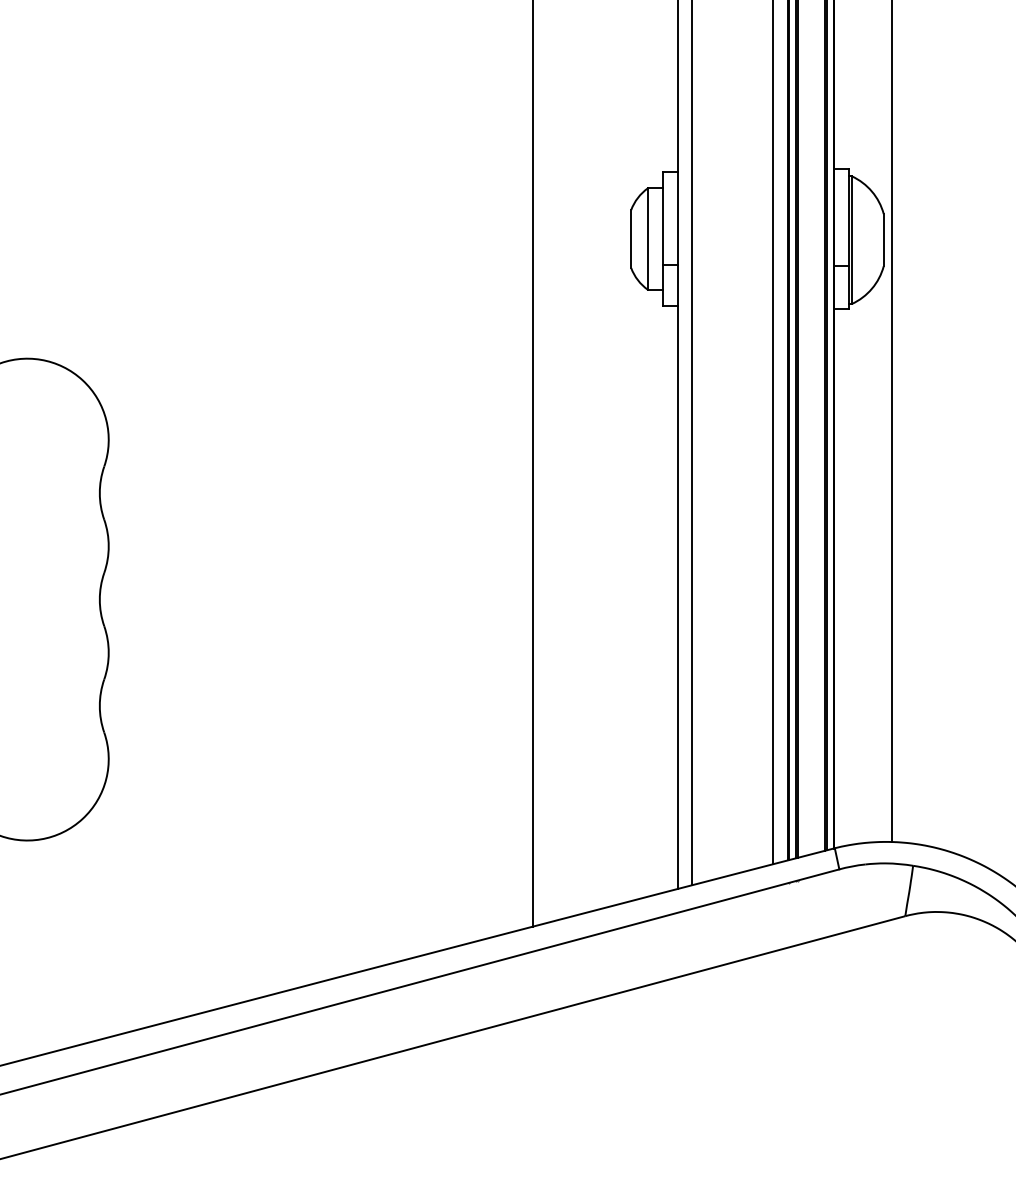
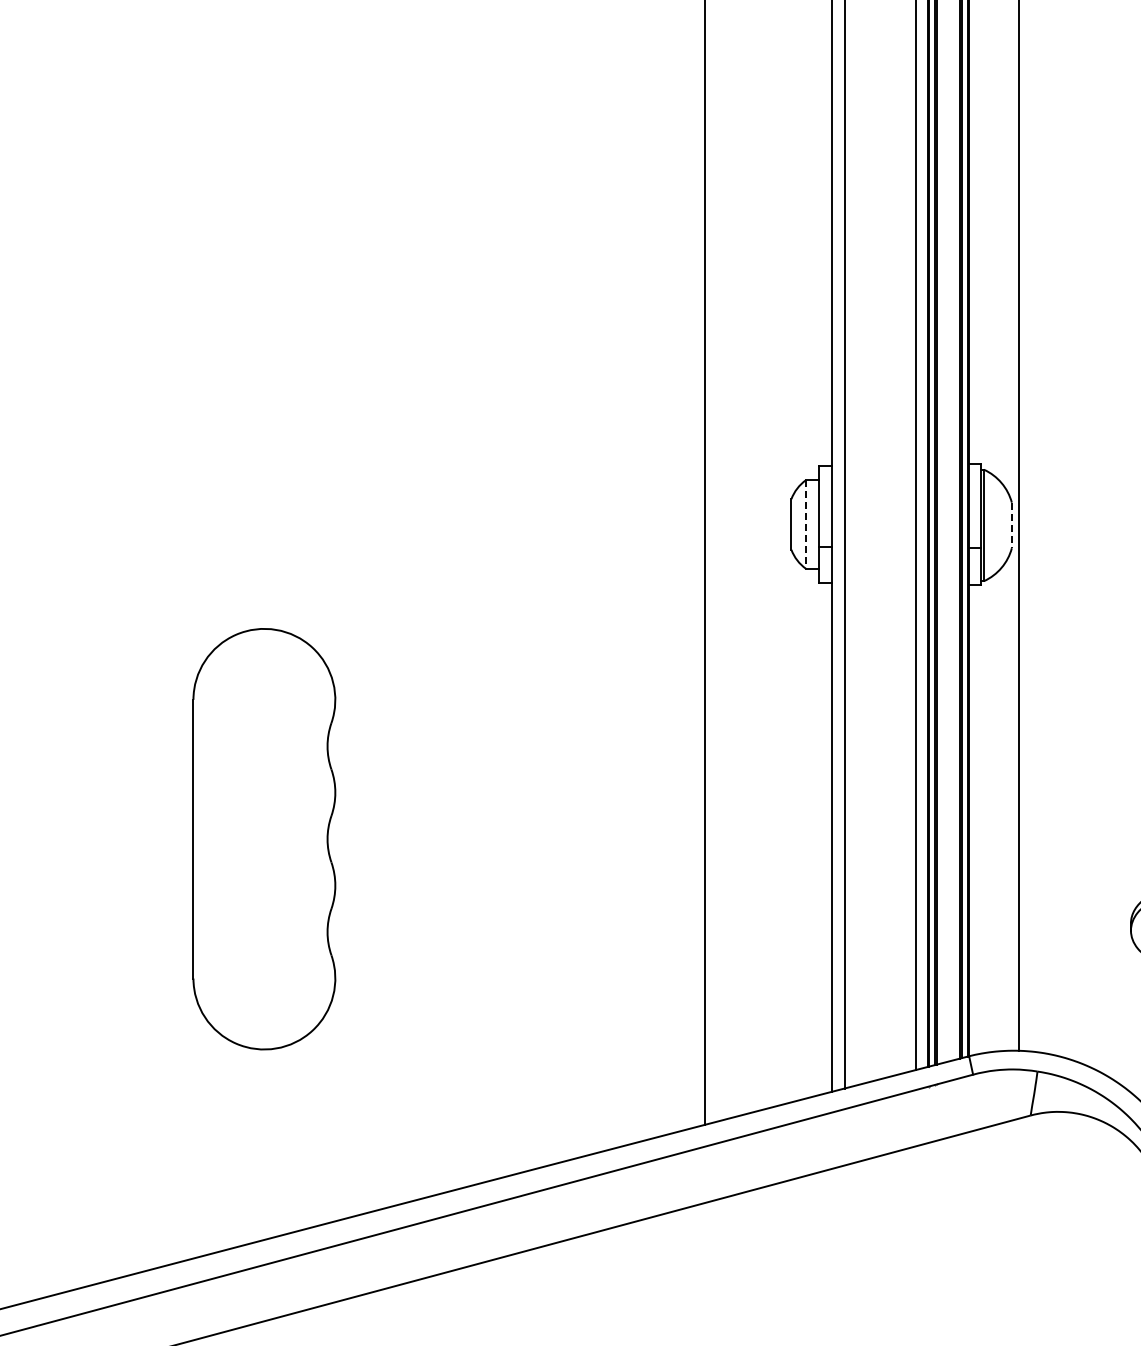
line: (648, 239) -> (806, 524), solid -> dashed
line: (883, 240) -> (1011, 525), solid -> dashed

